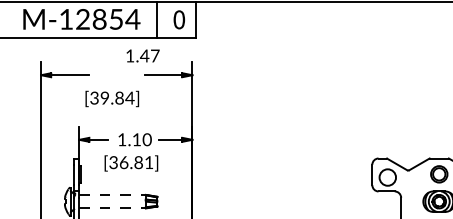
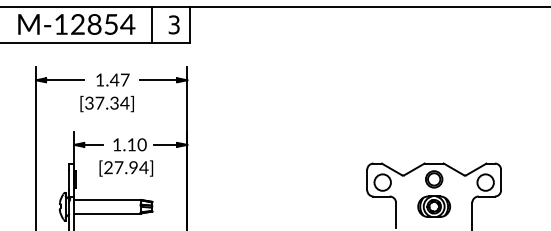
text: (178, 19) -> (173, 24), 0 -> 3
text: (142, 55) -> (112, 79), moved
text: (111, 97) -> (106, 102), [39.84] -> [37.34]
text: (131, 162) -> (126, 167), [36.81] -> [27.94]
line: (112, 194) -> (107, 199), dashed -> solid
line: (112, 208) -> (107, 213), dashed -> solid

